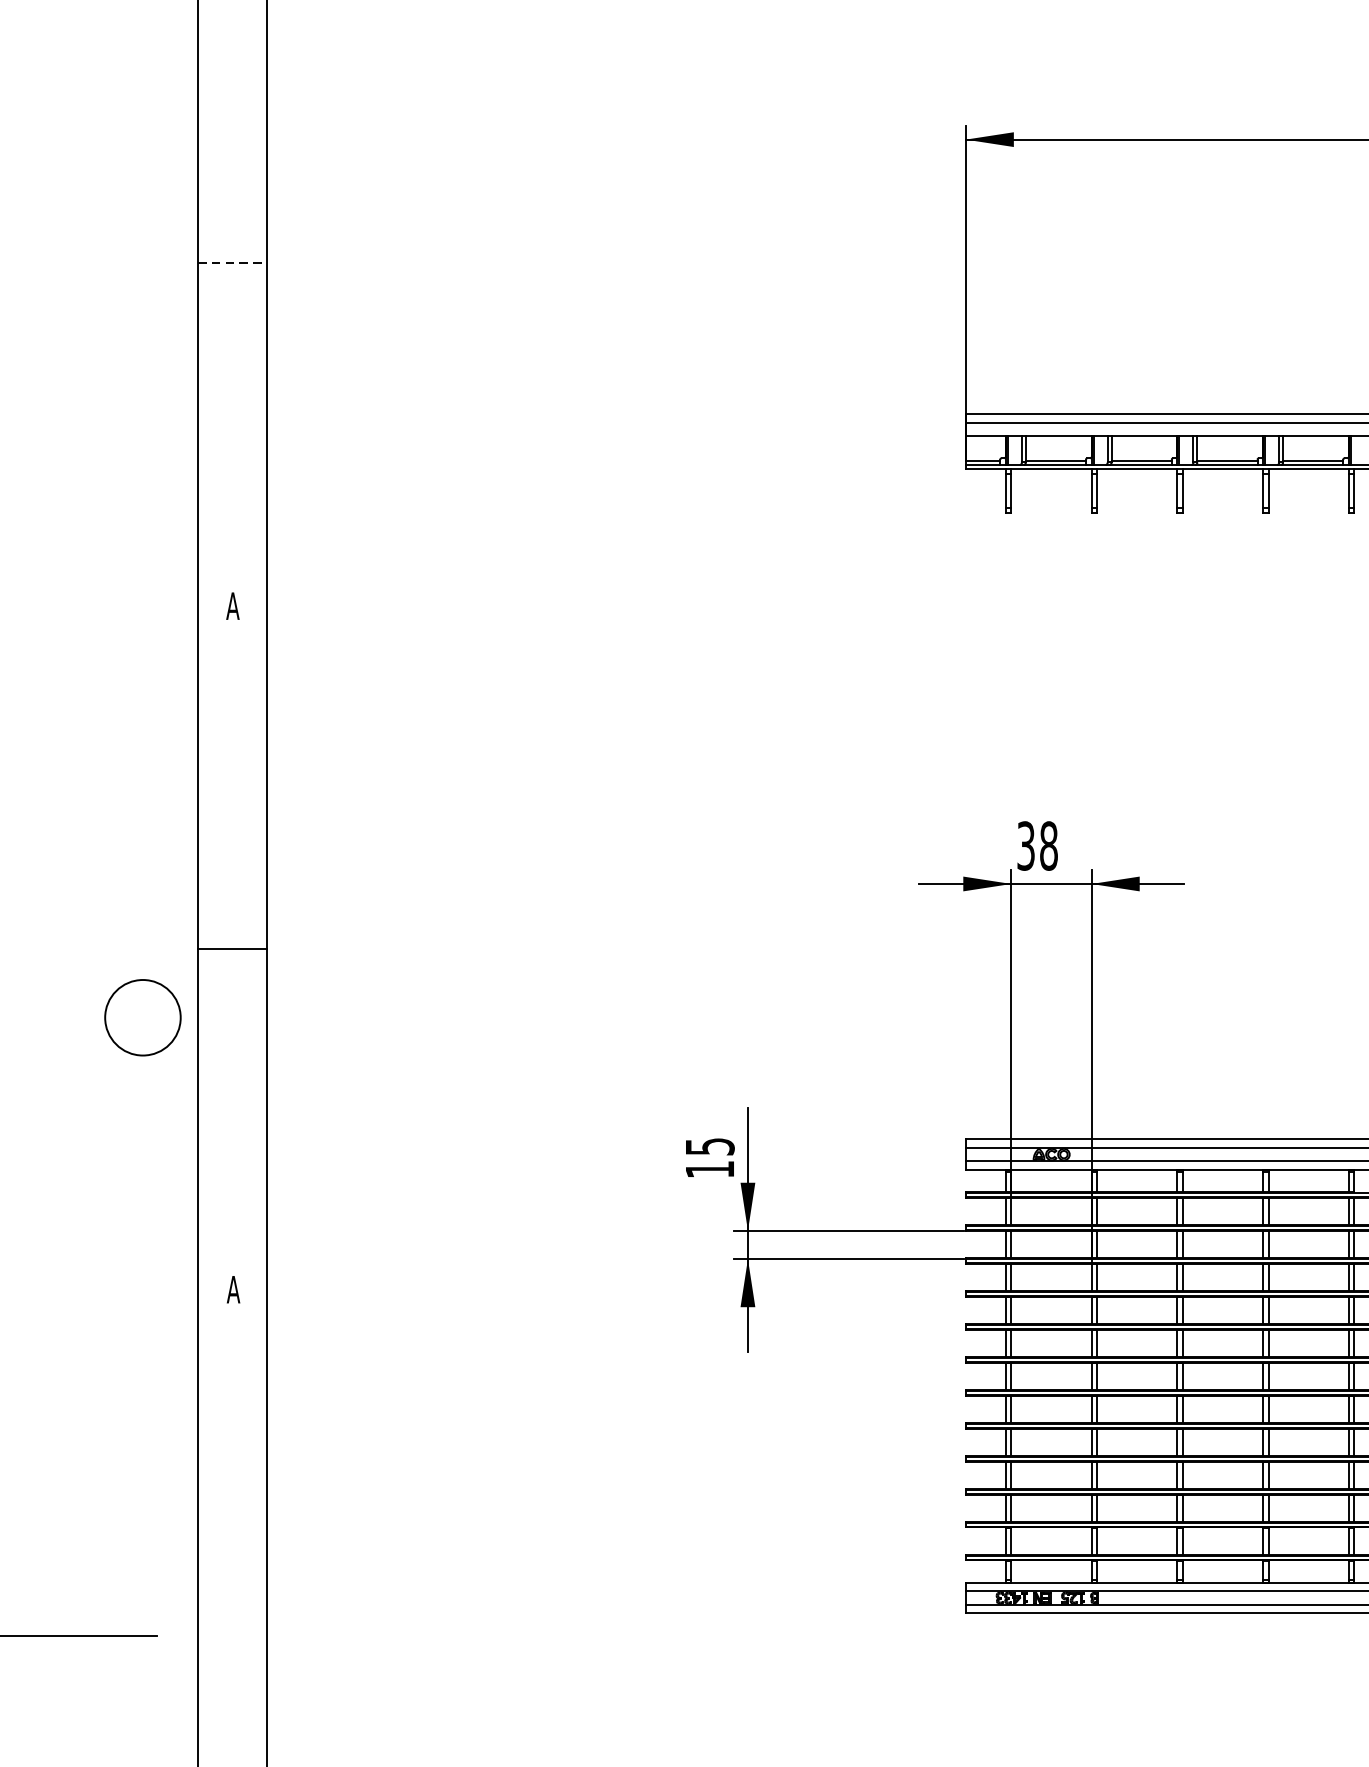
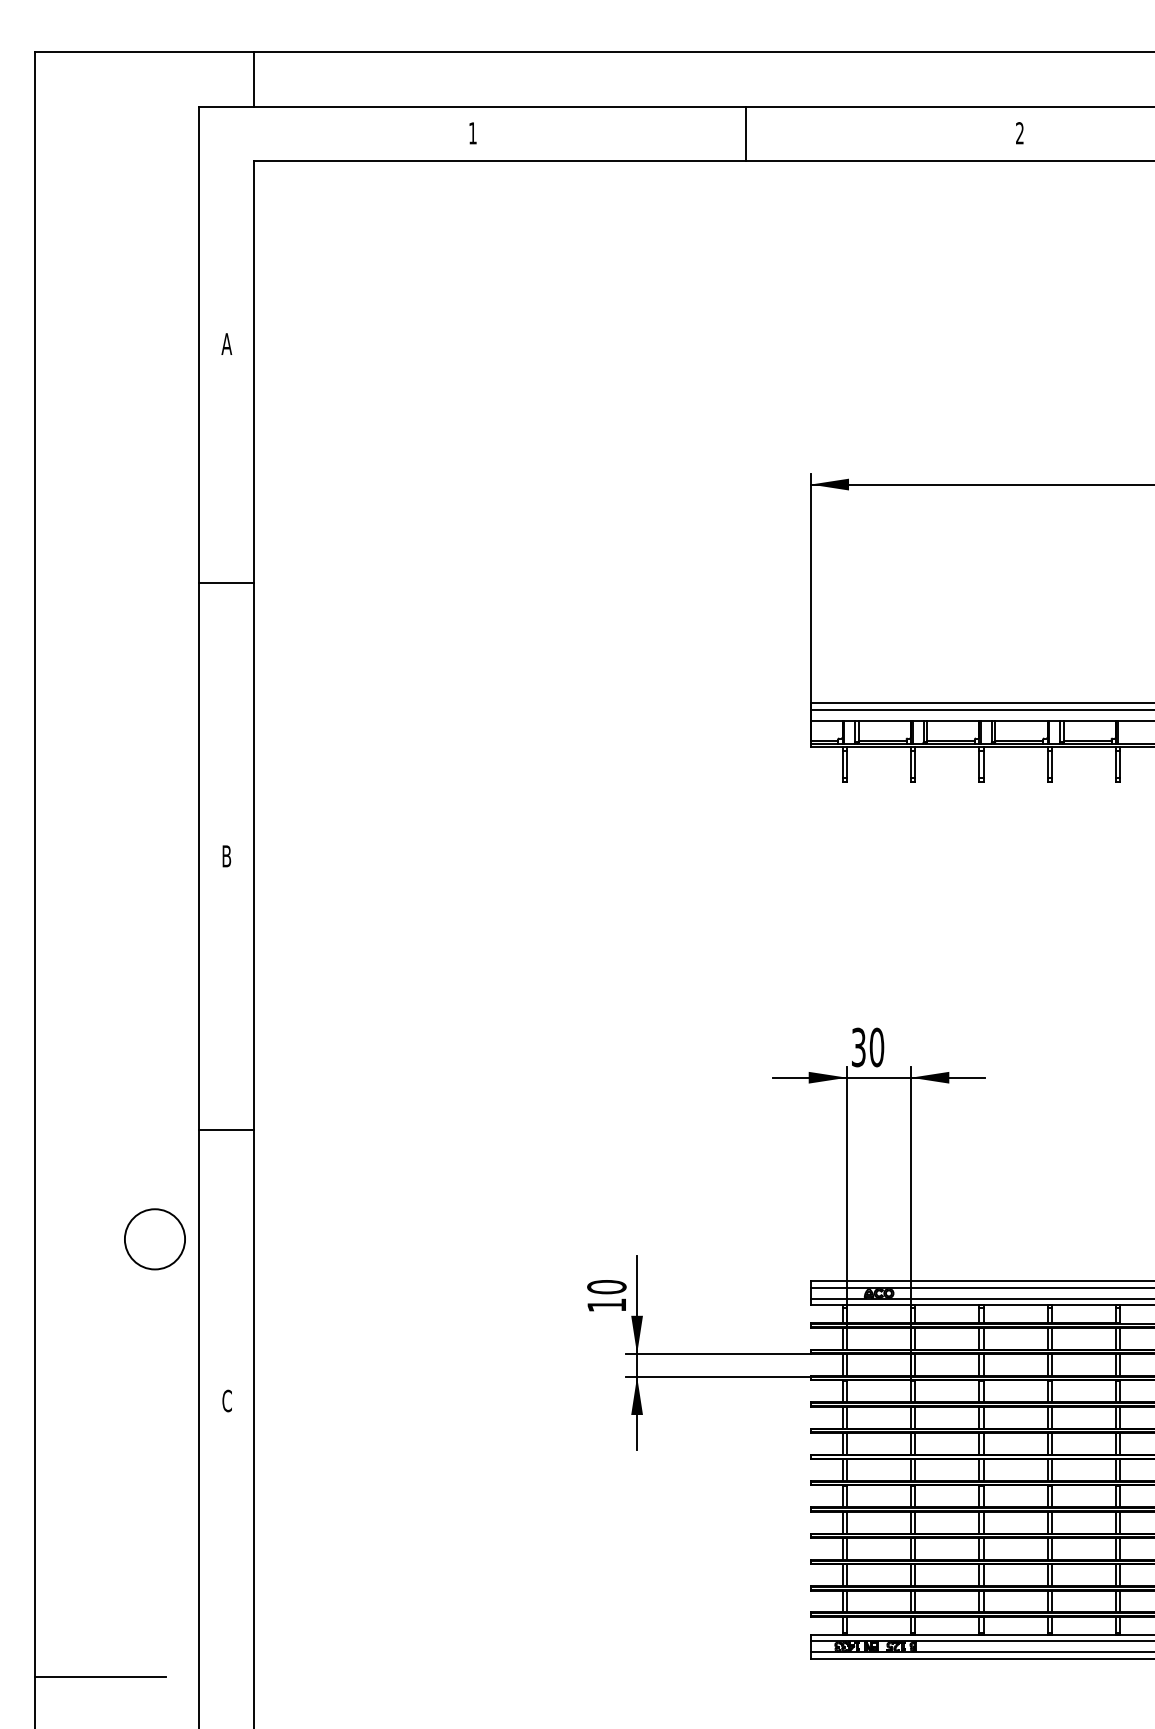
line: (232, 262) -> (226, 582), dashed -> solid
text: (232, 606) -> (226, 856), A -> B
text: (1048, 846) -> (876, 1047), 38 -> 30
circle: (142, 1017) -> (154, 1239), moved
text: (709, 1147) -> (606, 1287), 15 -> 10
text: (232, 1289) -> (226, 1400), A -> C

